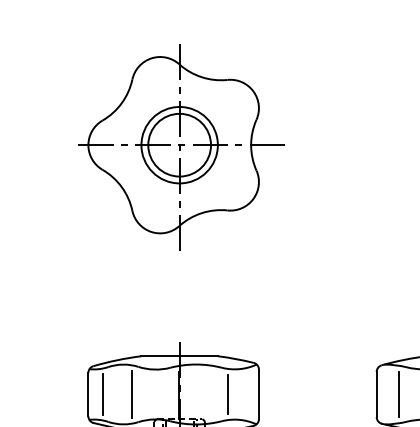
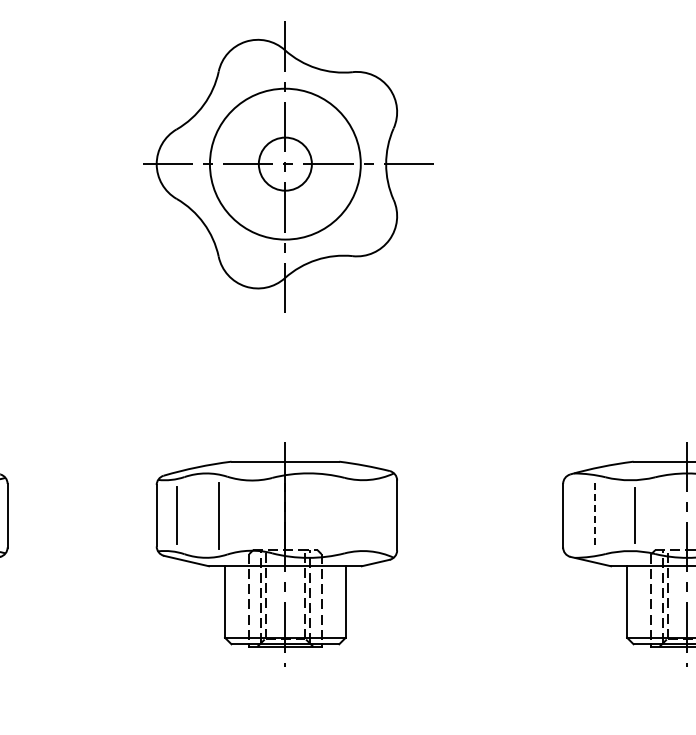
circle: (179, 144) -> (285, 163), size x0.6
circle: (179, 145) -> (285, 164), size x1.4
line: (227, 394) -> (352, 515), removed
line: (399, 395) -> (595, 516), solid -> dashed

